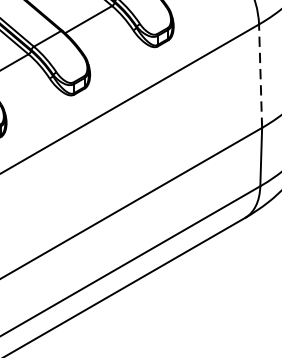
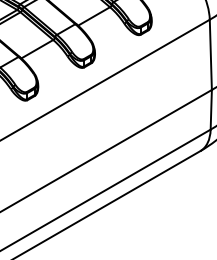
line: (260, 75) -> (210, 54), dashed -> solid

